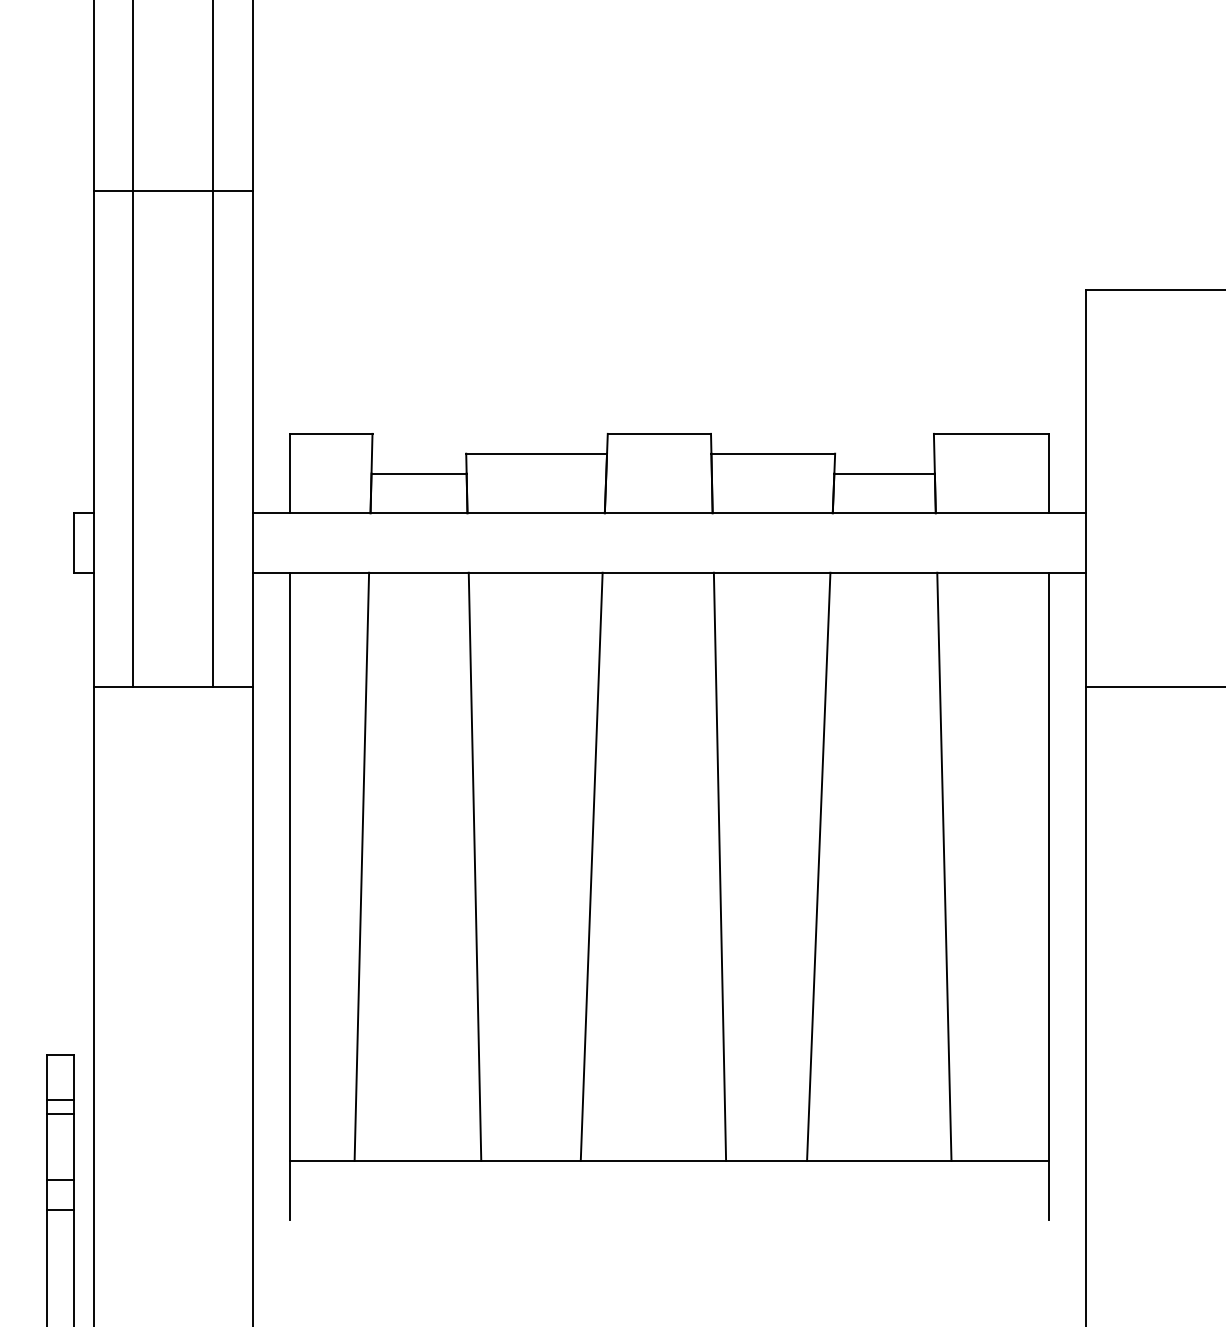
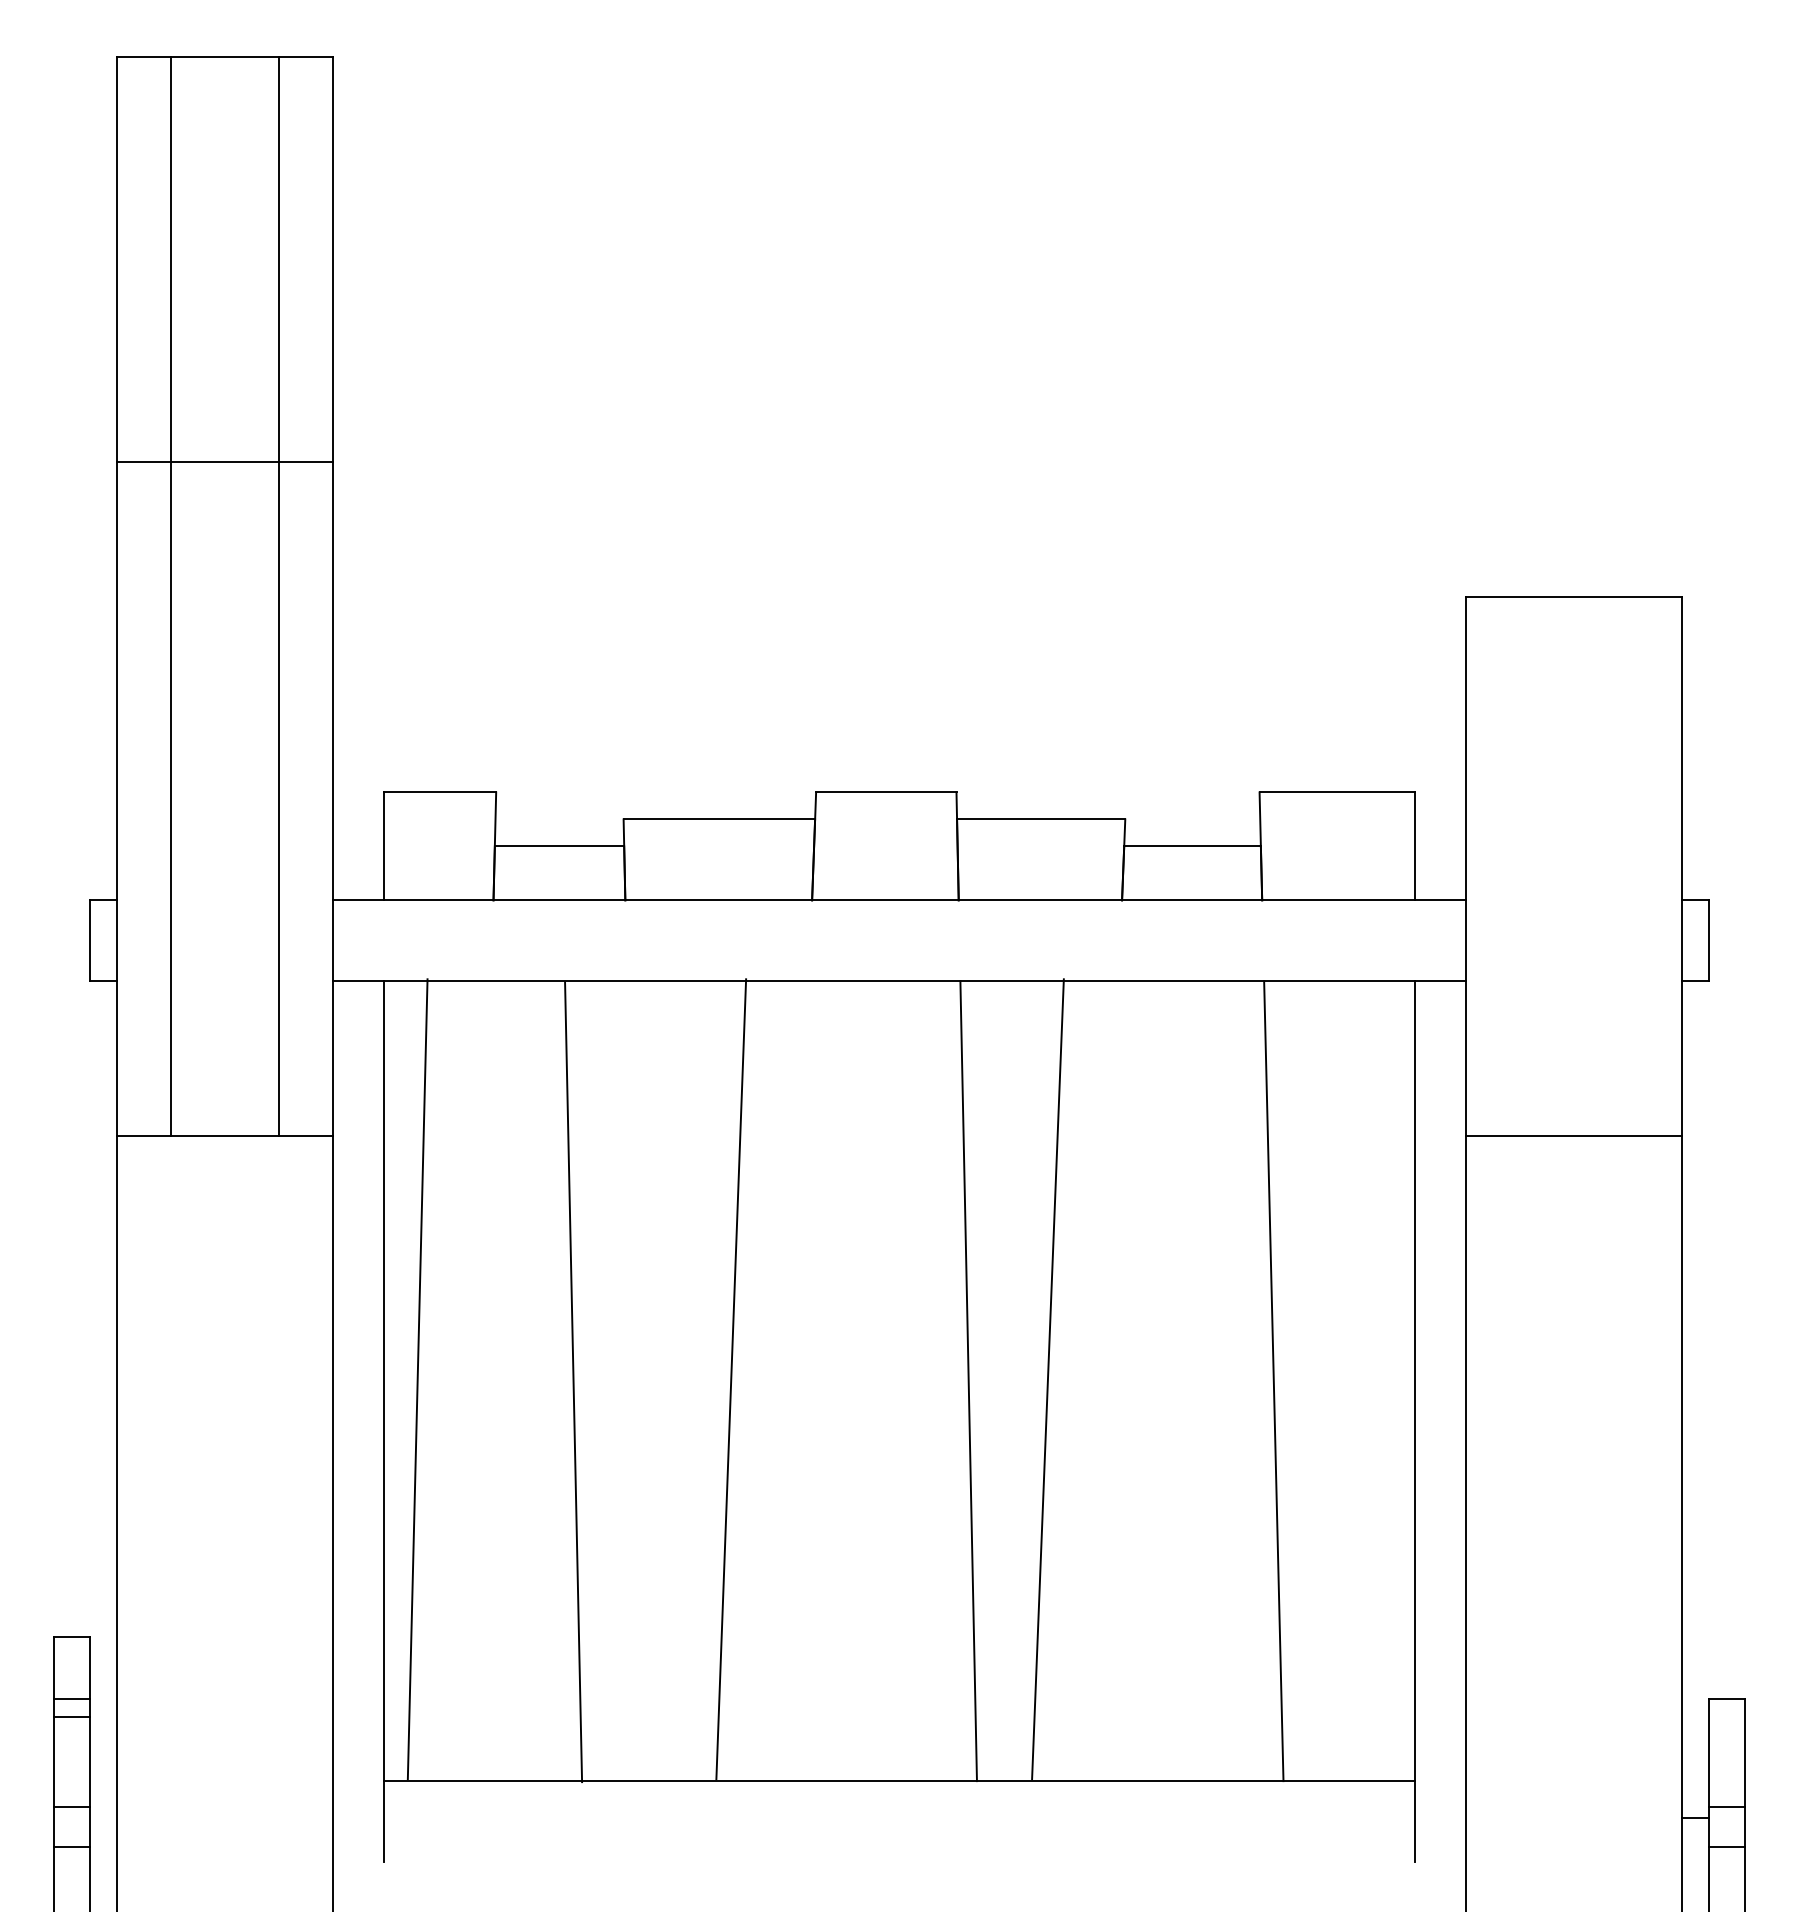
line: (361, 867) -> (417, 1379), moved
line: (474, 867) -> (573, 1382), moved
line: (591, 867) -> (731, 1379), moved
line: (818, 867) -> (1047, 1379), moved

